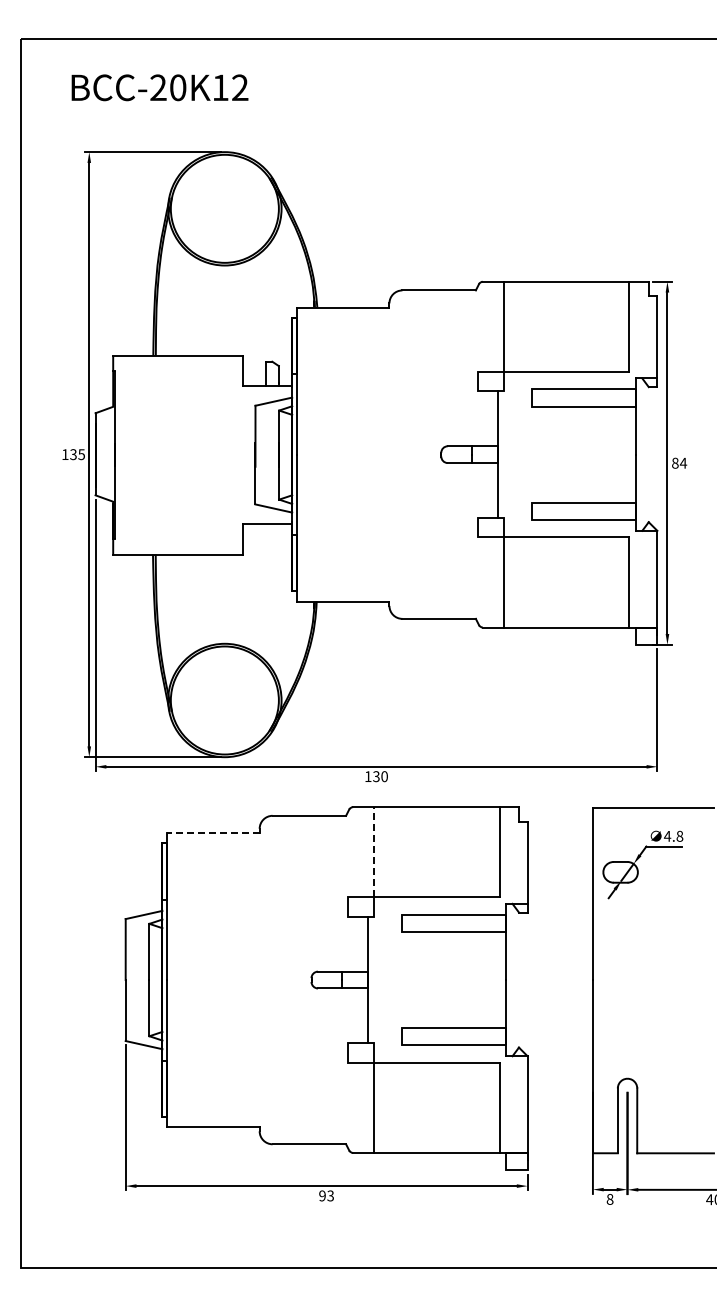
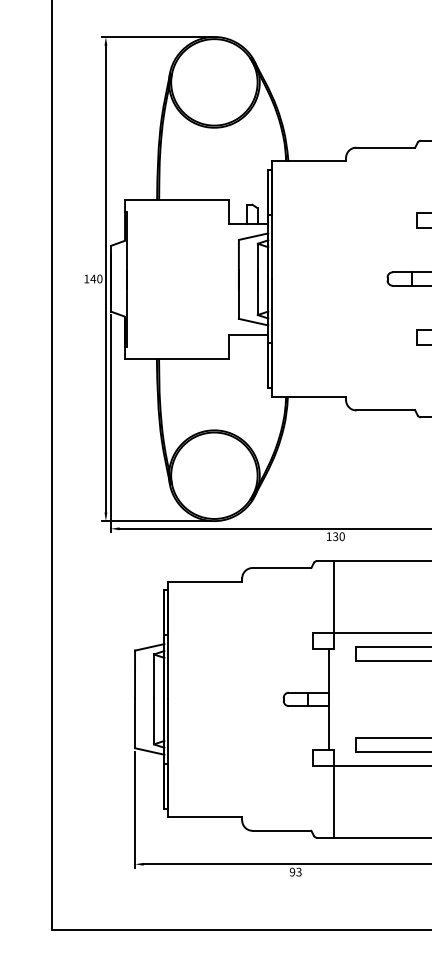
text: (77, 454) -> (96, 278), 135 -> 140
line: (212, 833) -> (204, 582), dashed -> solid
line: (374, 851) -> (334, 596), dashed -> solid

